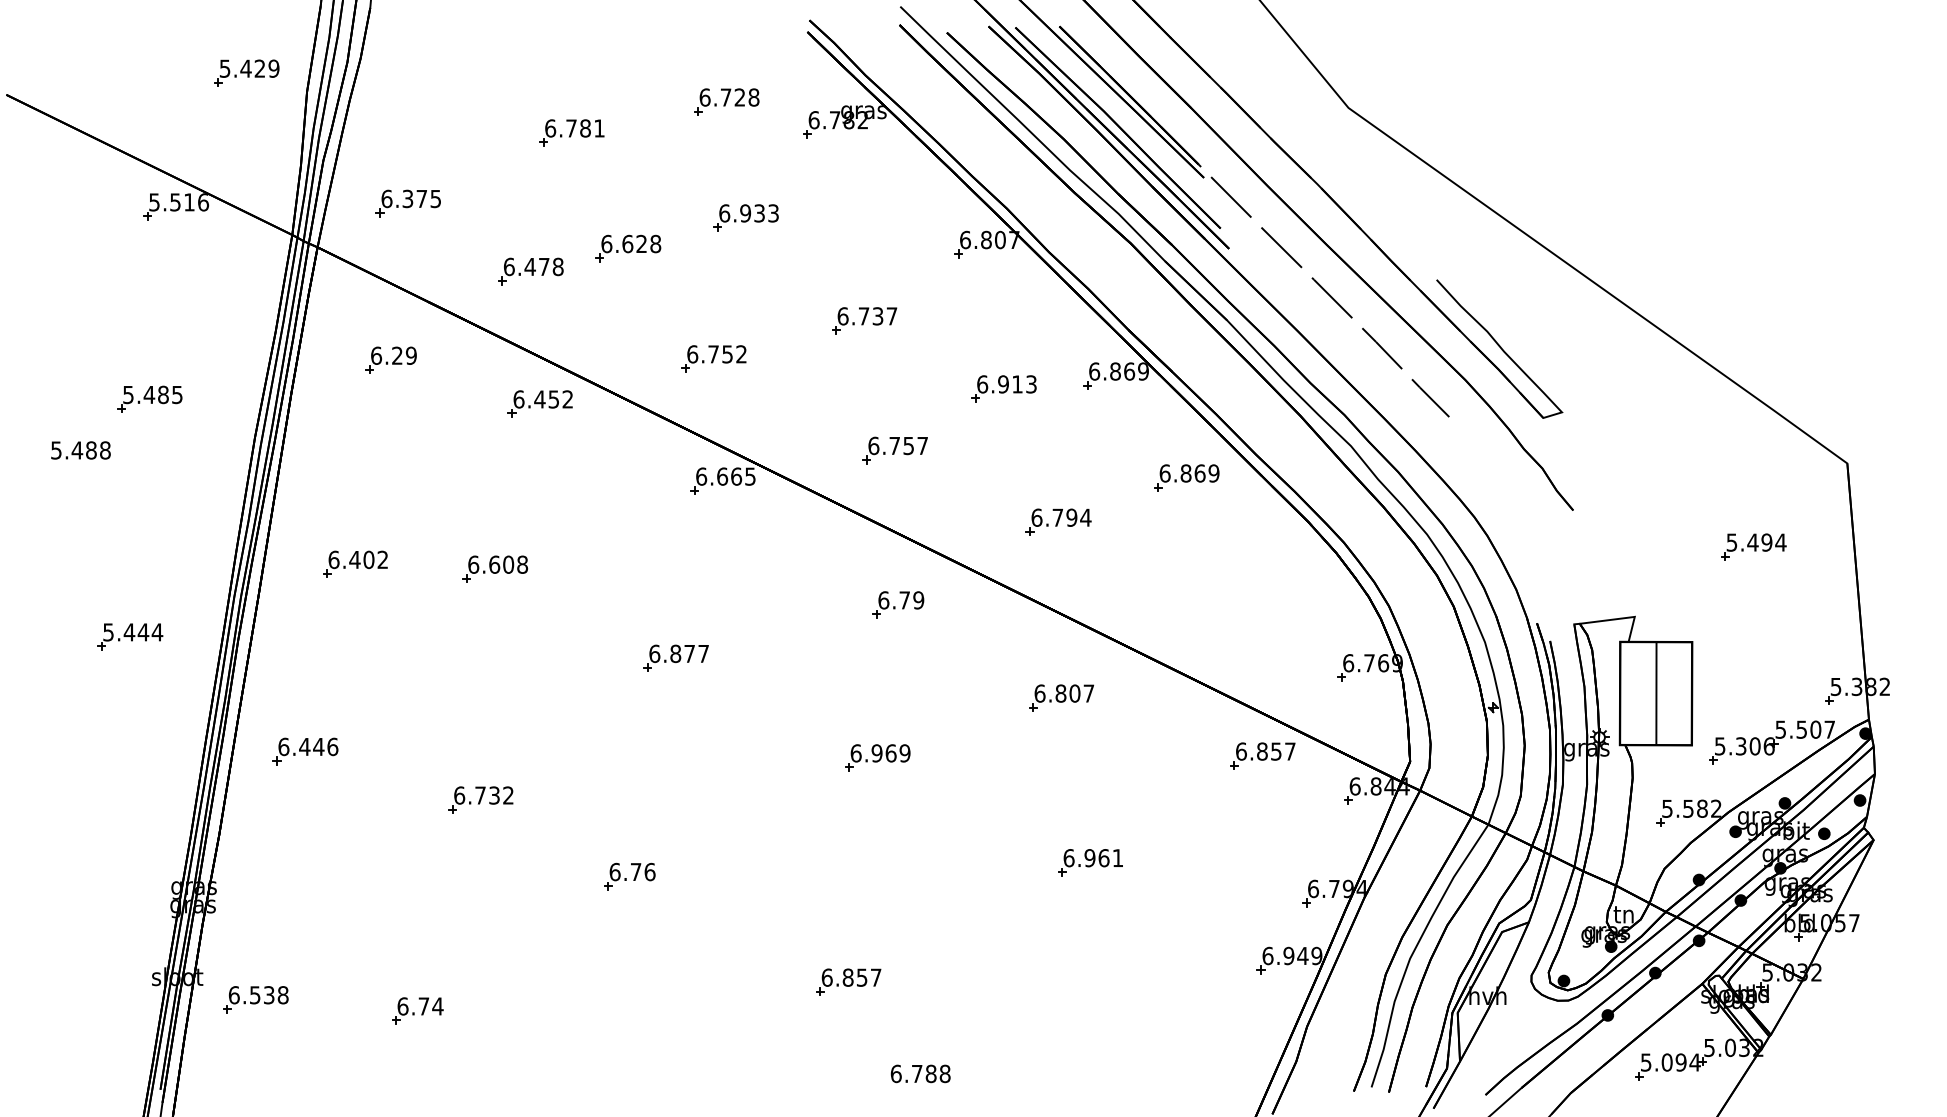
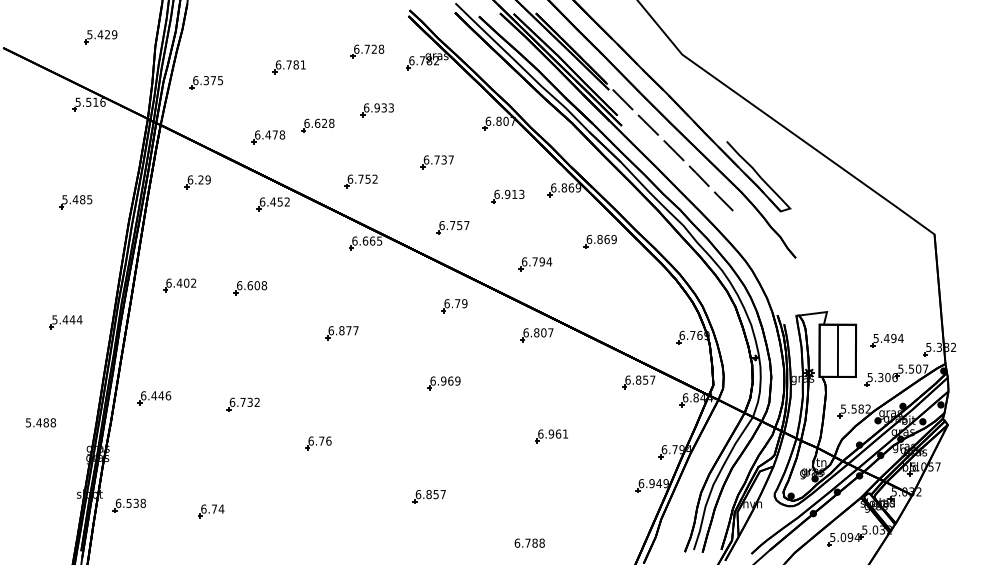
part: (246, 74) -> (100, 37), moved
part: (406, 202) -> (205, 82), moved
text: (79, 449) -> (40, 422), moved
part: (1752, 546) -> (886, 340), moved
part: (1060, 698) -> (536, 335), moved
part: (305, 752) -> (154, 398), moved
text: (920, 1072) -> (529, 542), moved

